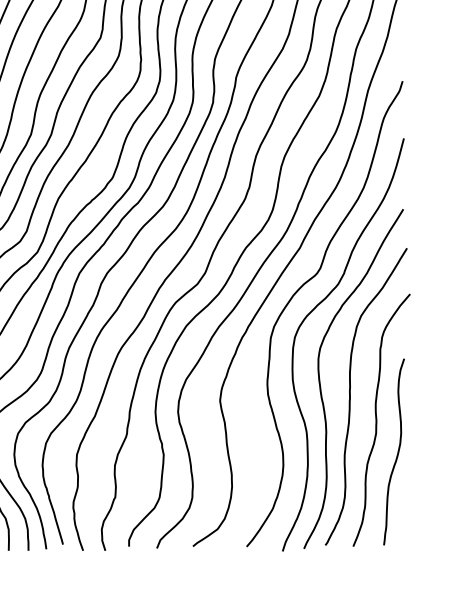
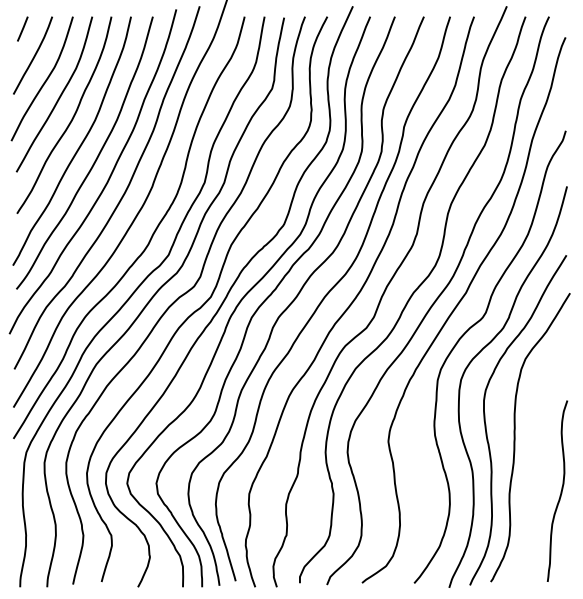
curve: (377, 420) -> (541, 460), removed

